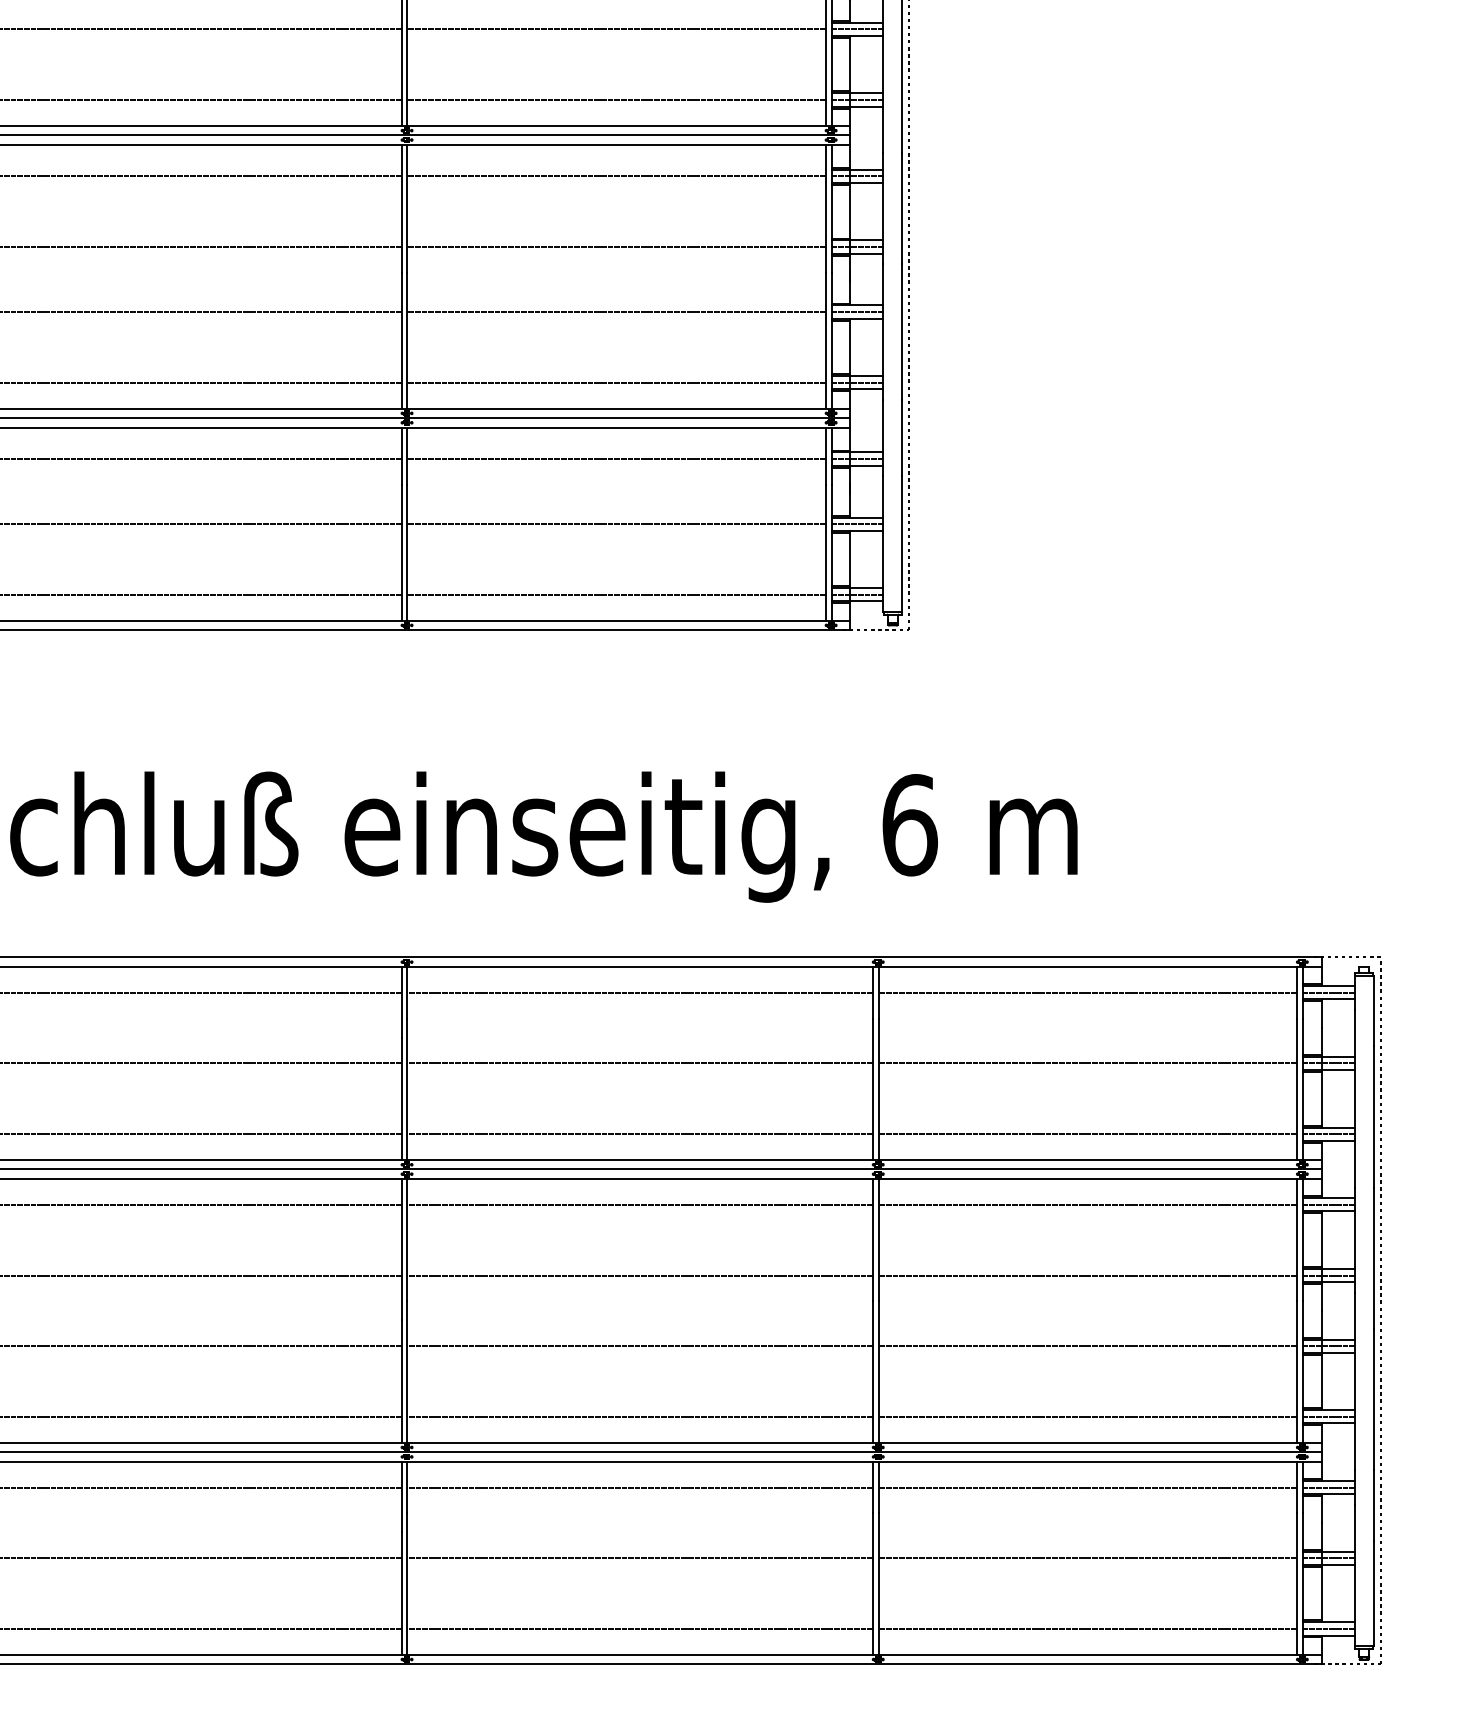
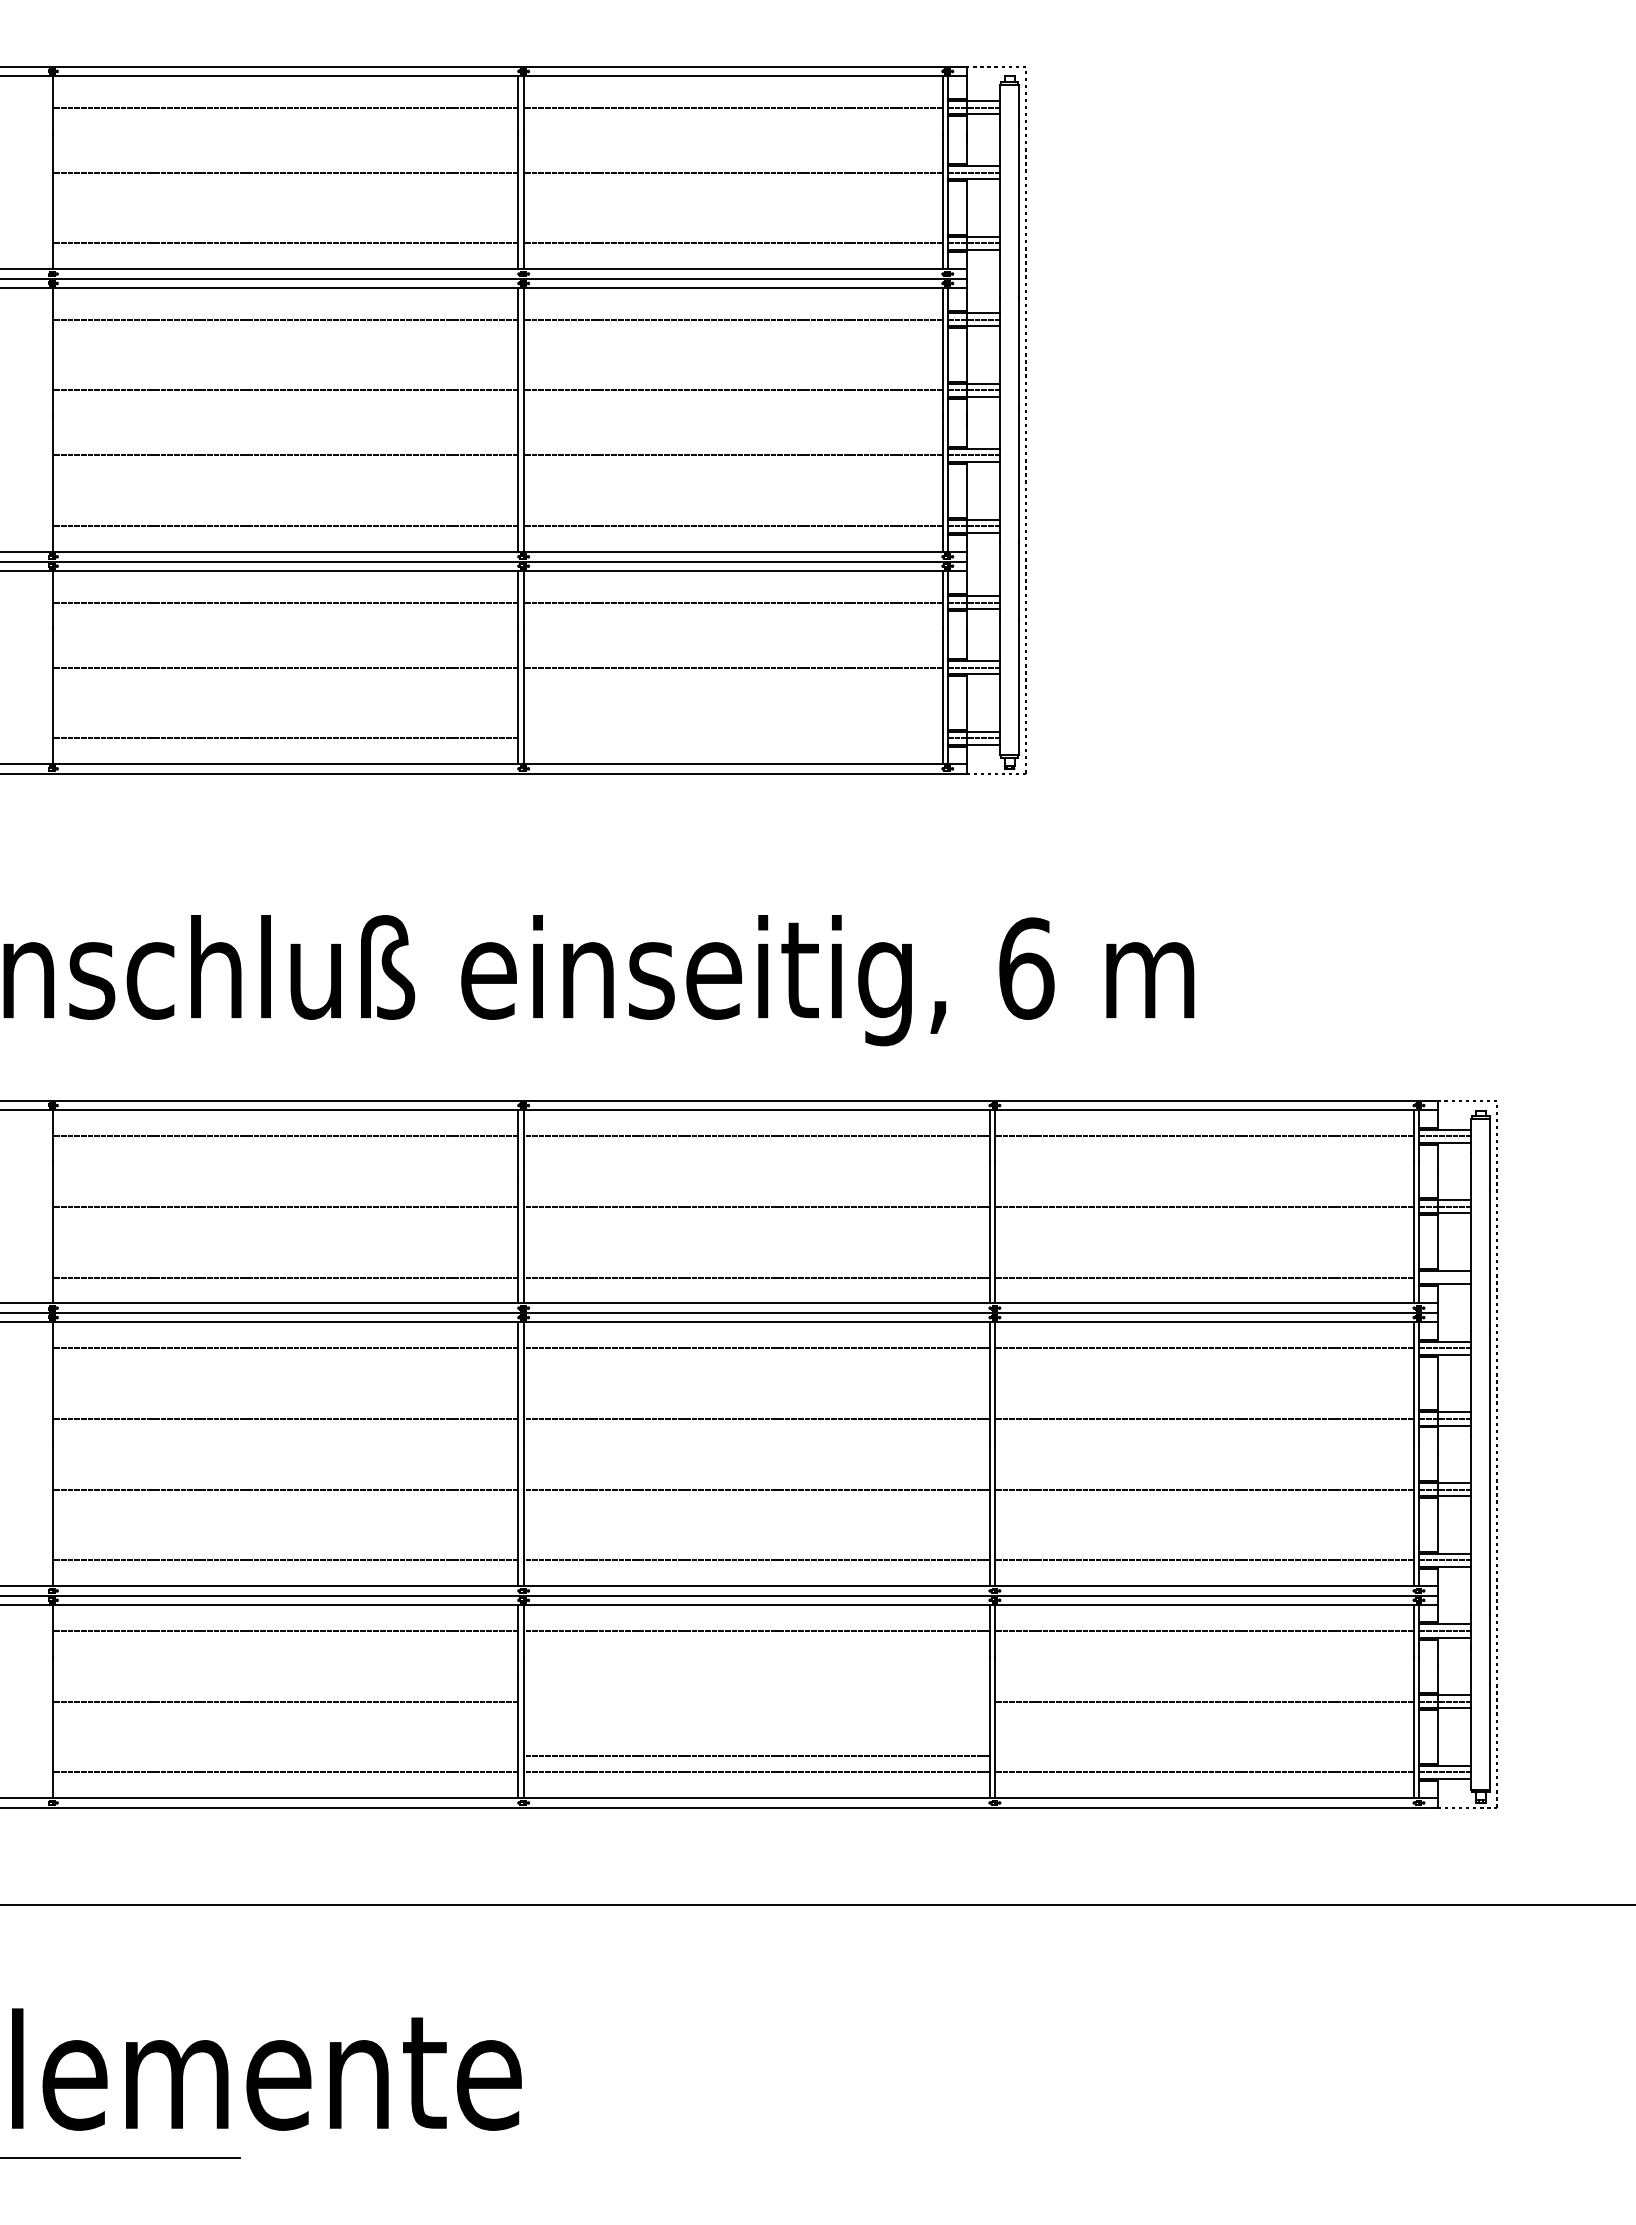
line: (616, 595) -> (733, 738), removed
line: (1328, 1134) -> (1445, 1277), removed
line: (639, 1558) -> (756, 1755), moved

